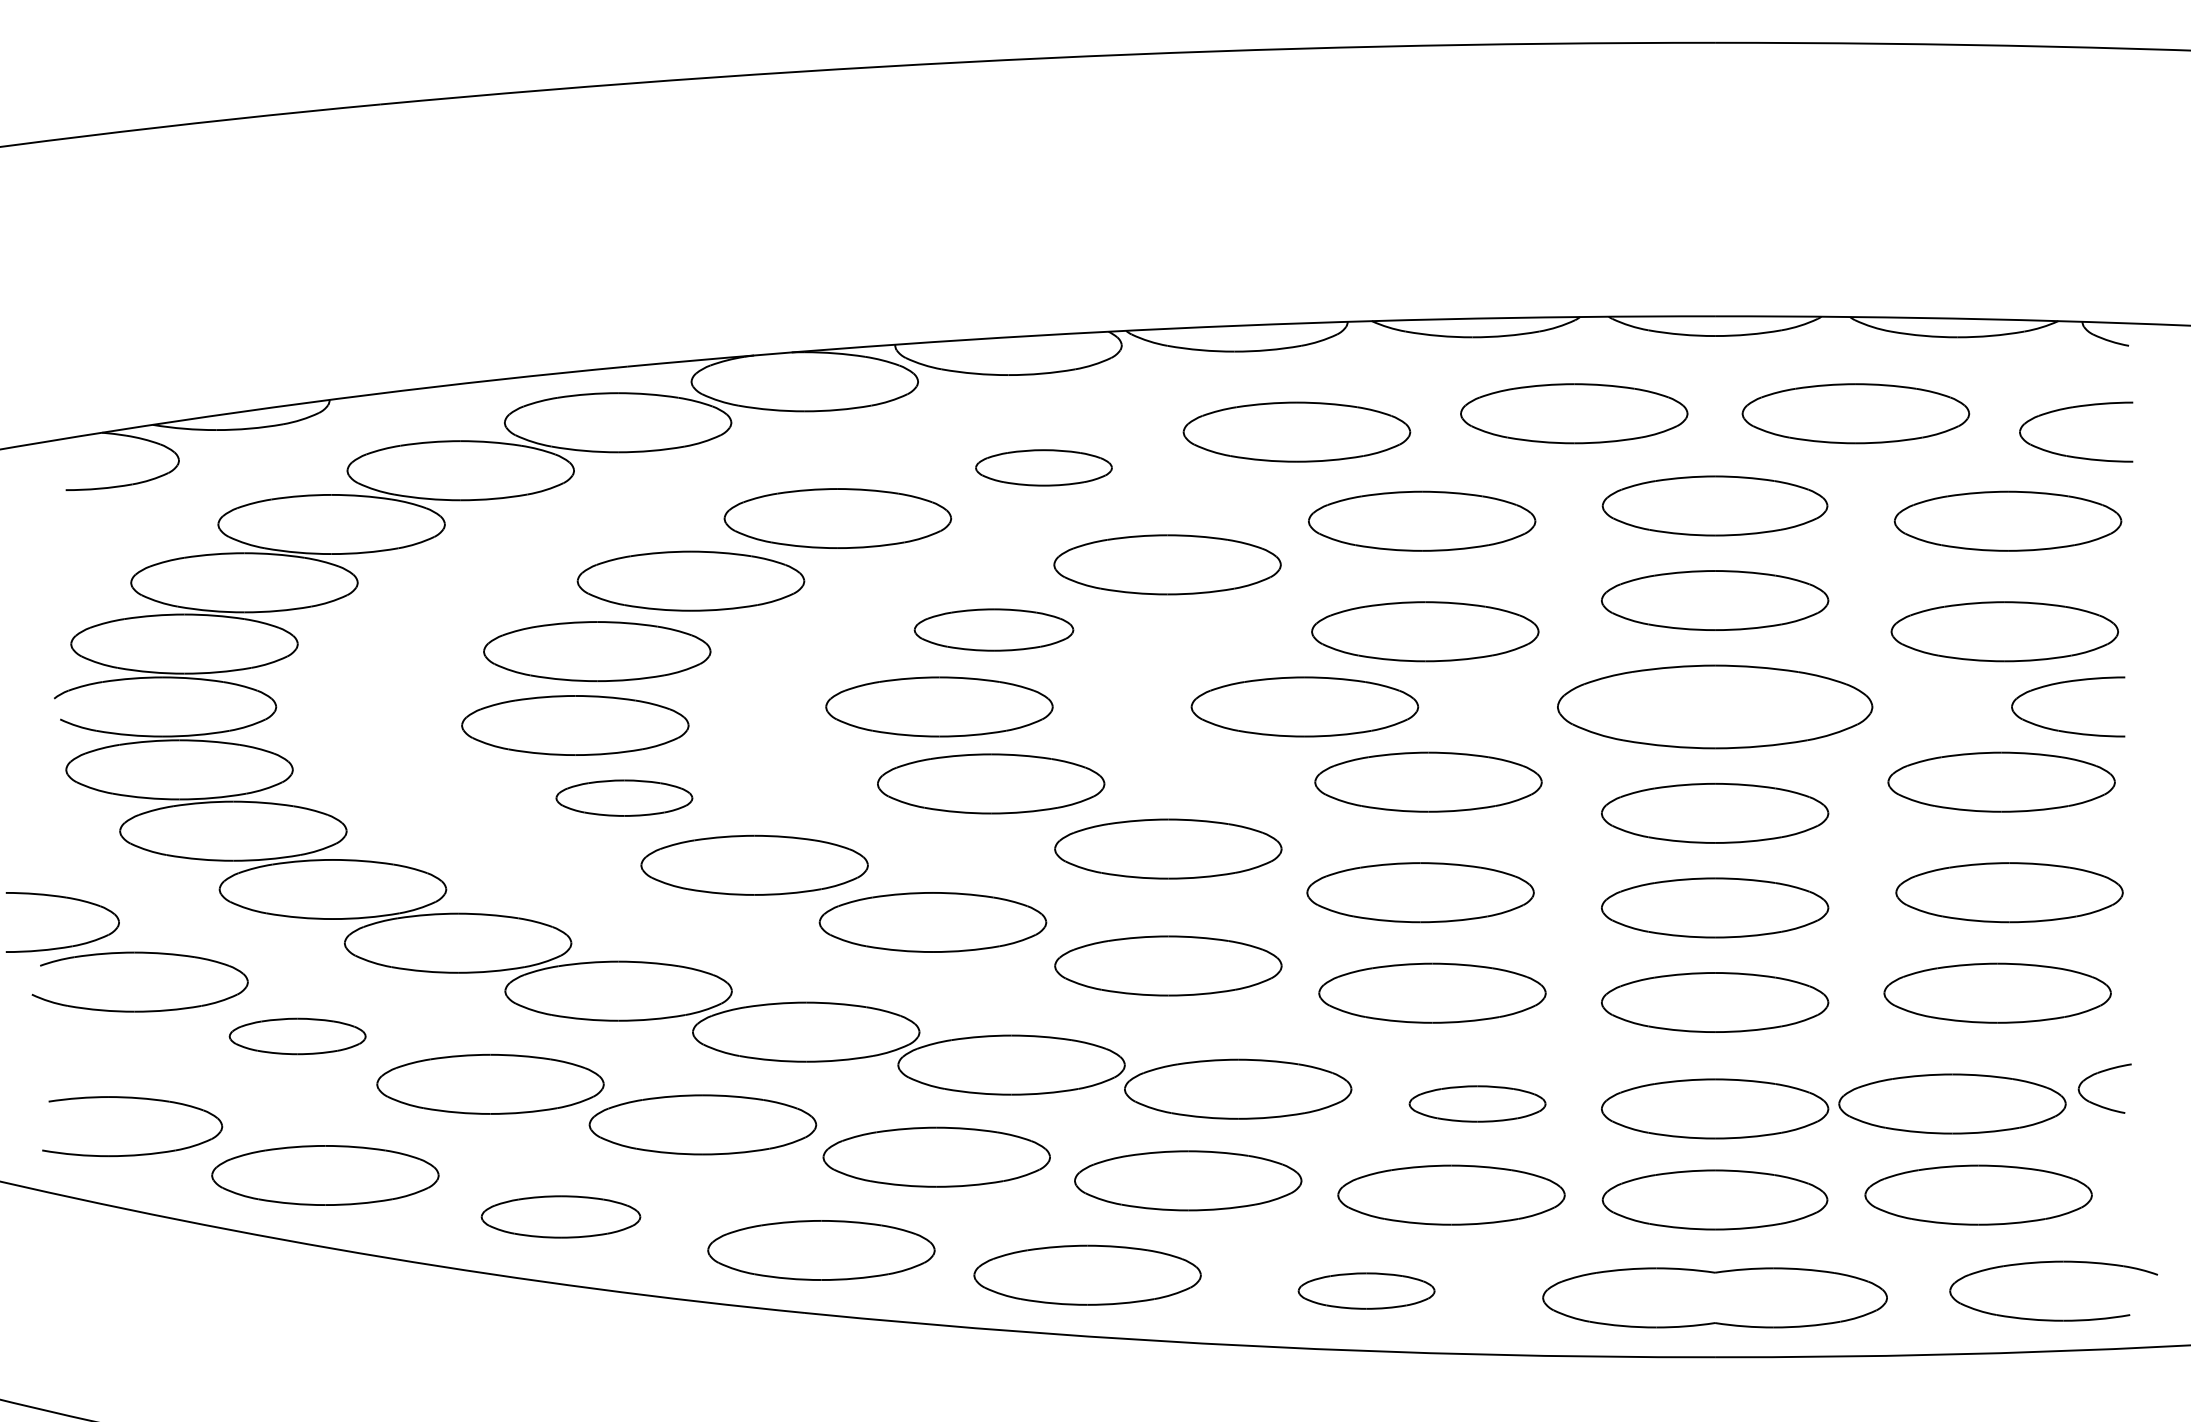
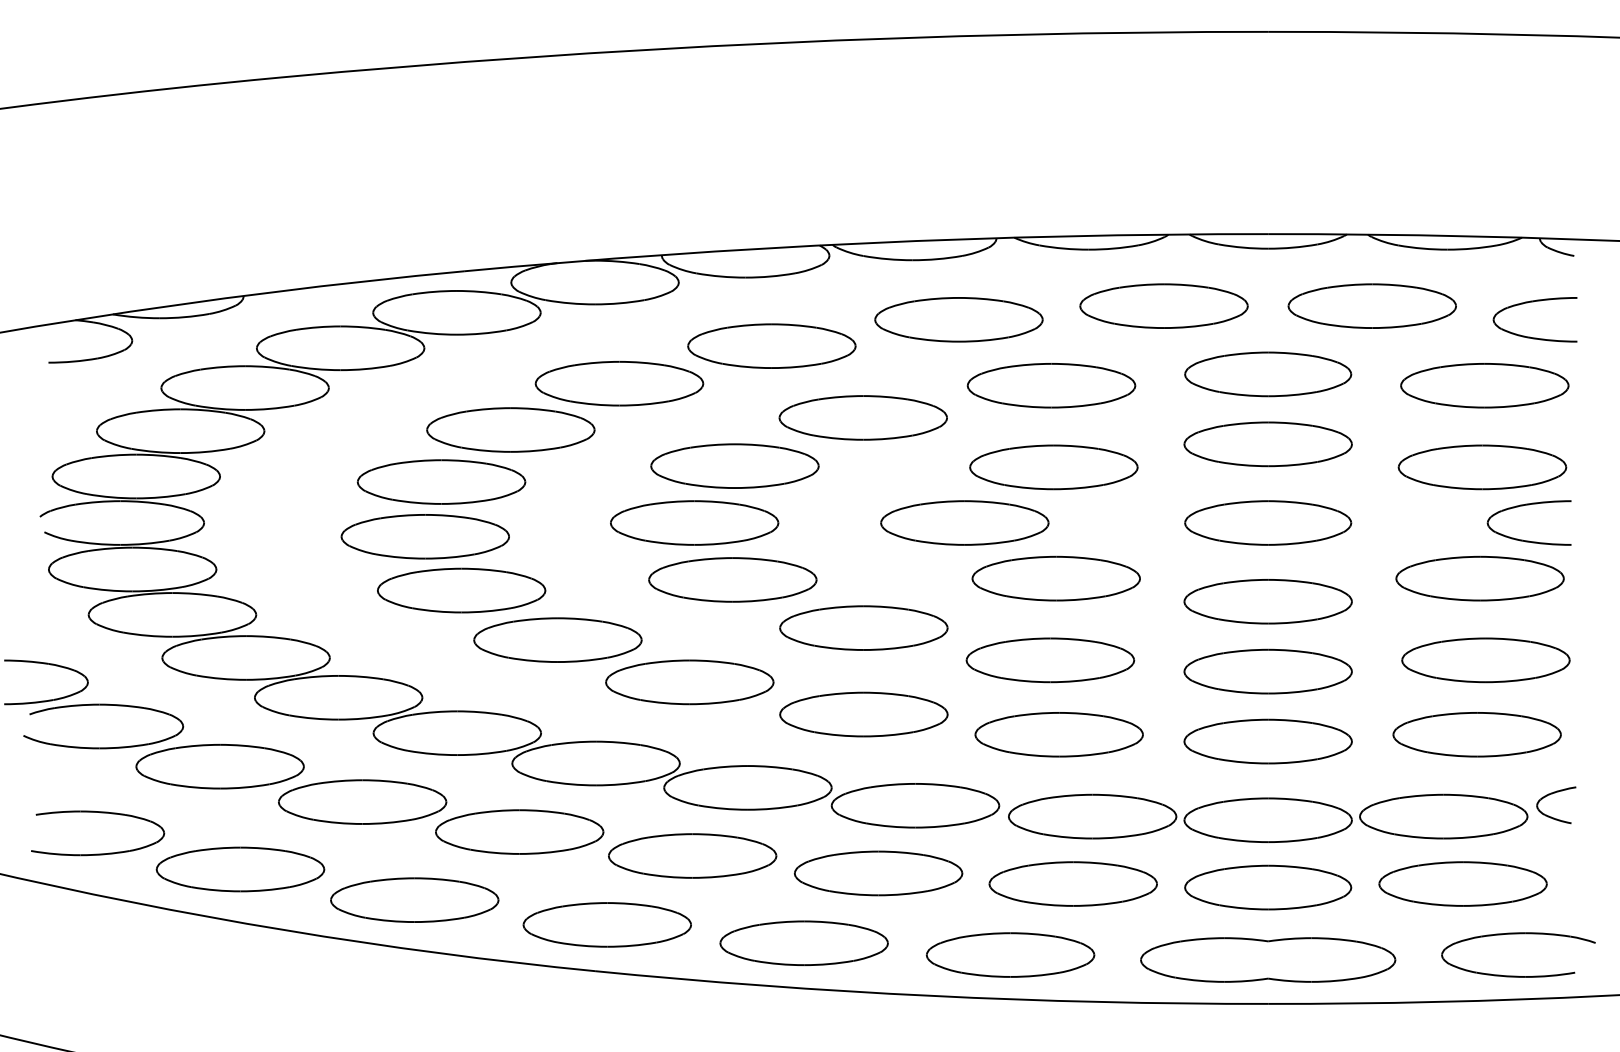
part: (1043, 467) -> (771, 345), size x1.67
part: (993, 629) -> (734, 465), size x1.43
part: (1714, 706) -> (1267, 522), size x0.71
part: (624, 797) -> (461, 589), size x1.67
part: (297, 1036) -> (219, 766), size x1.67
part: (1477, 1103) -> (1092, 816), size x1.67
part: (560, 1216) -> (414, 899), size x1.43
part: (1366, 1290) -> (1010, 954), size x1.67

